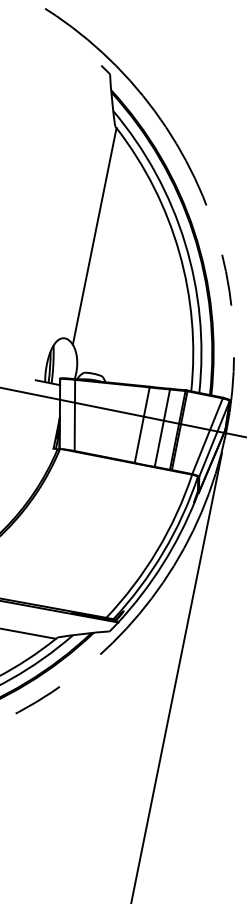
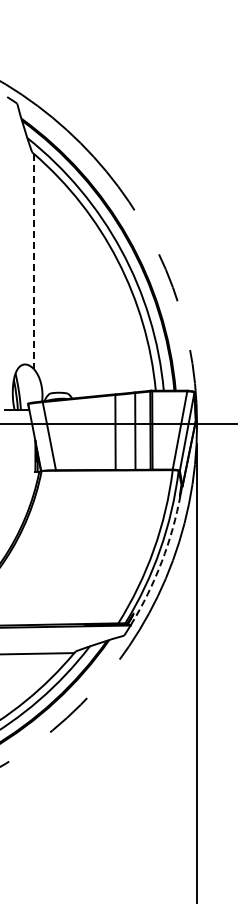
line: (94, 236) -> (33, 261), solid -> dashed
arc: (162, 564) -> (161, 561), solid -> dashed

